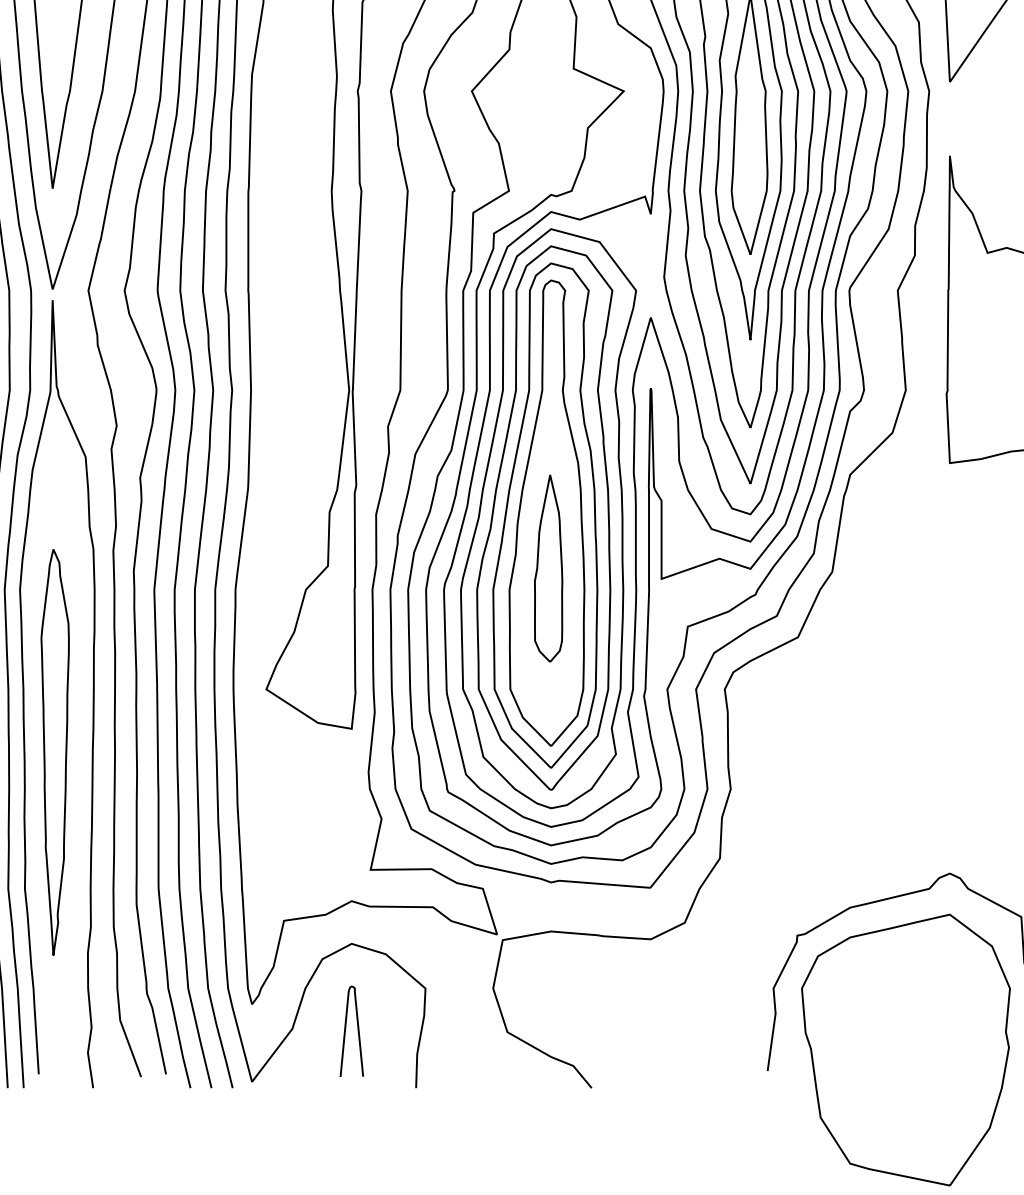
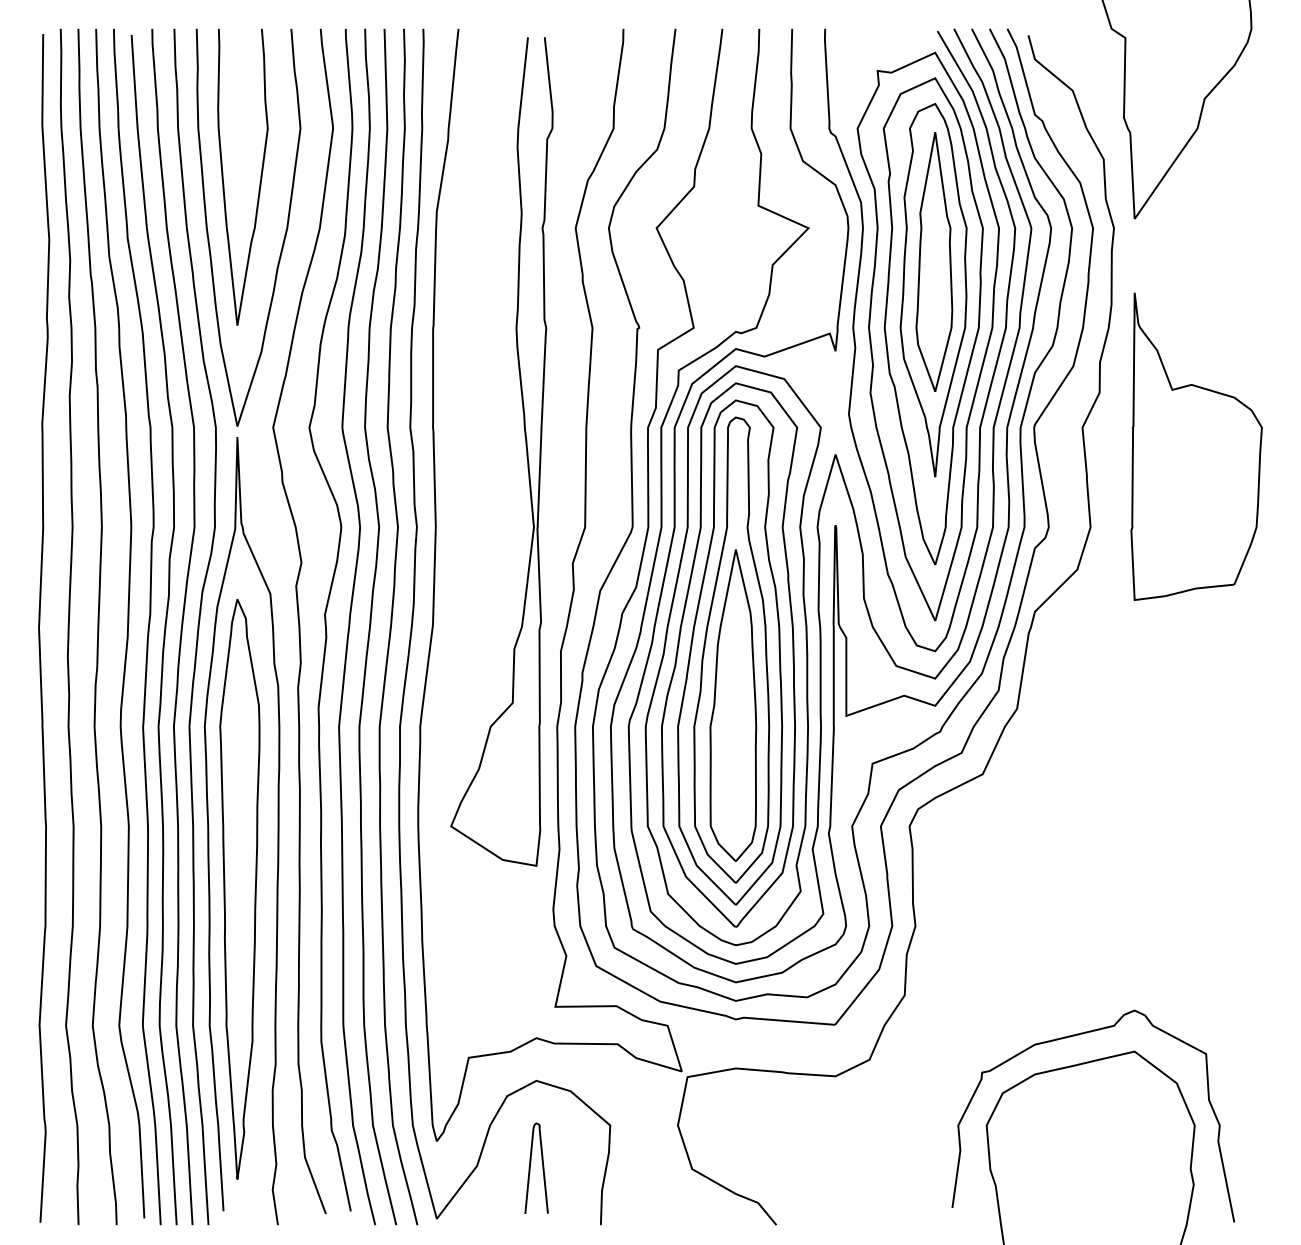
part: (548, 568) -> (733, 705), size x1.67
part: (54, 752) -> (239, 889), size x1.43

